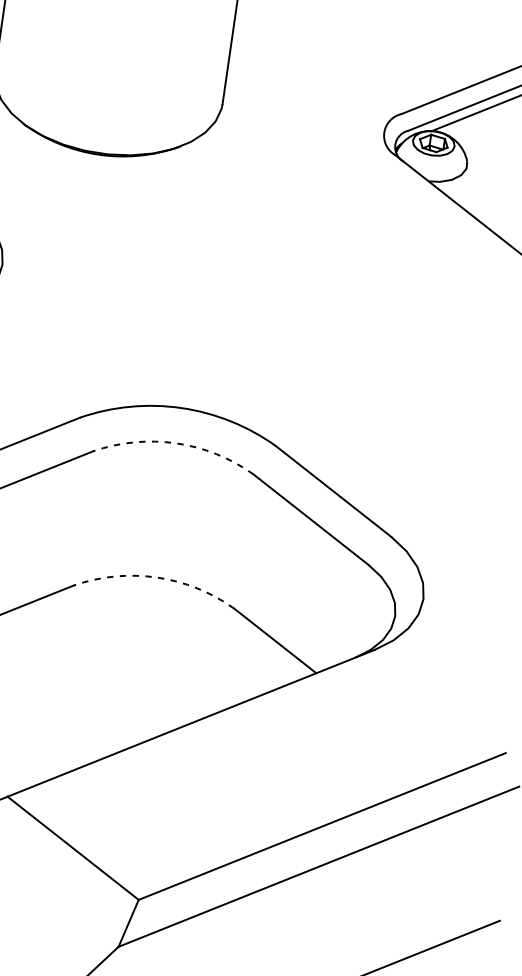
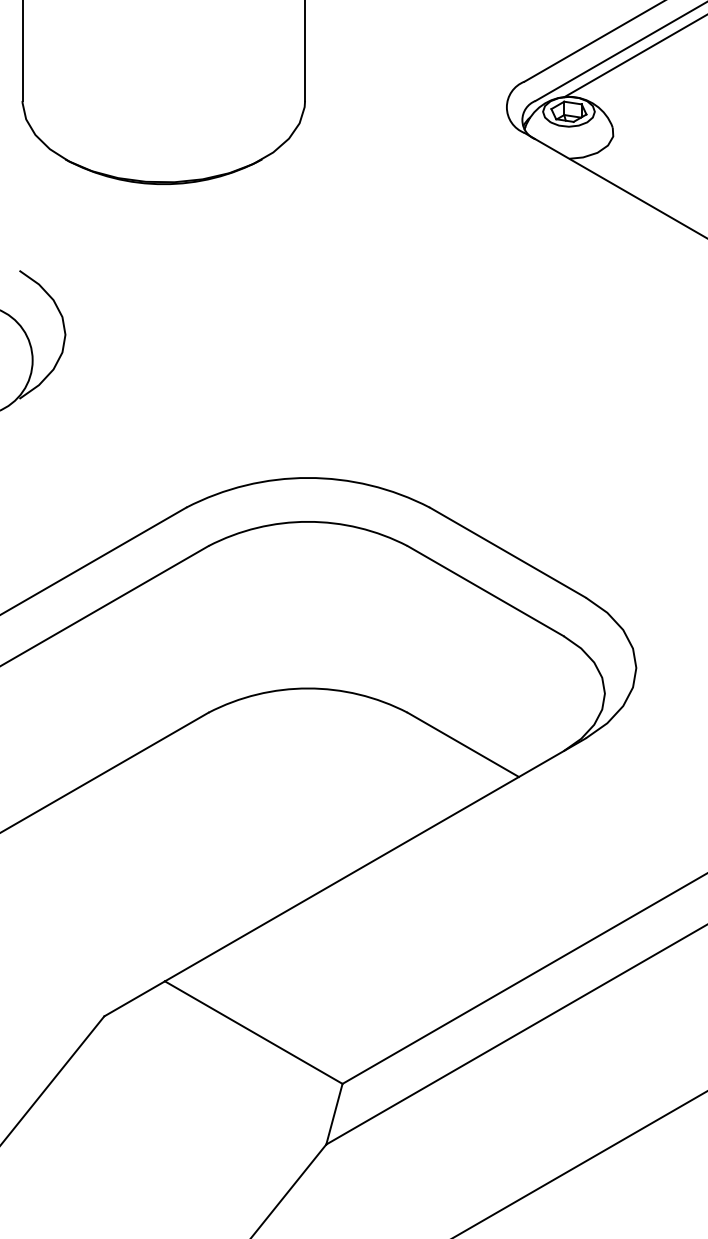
arc: (176, 443) -> (308, 521), dashed -> solid
arc: (157, 577) -> (308, 688), dashed -> solid

